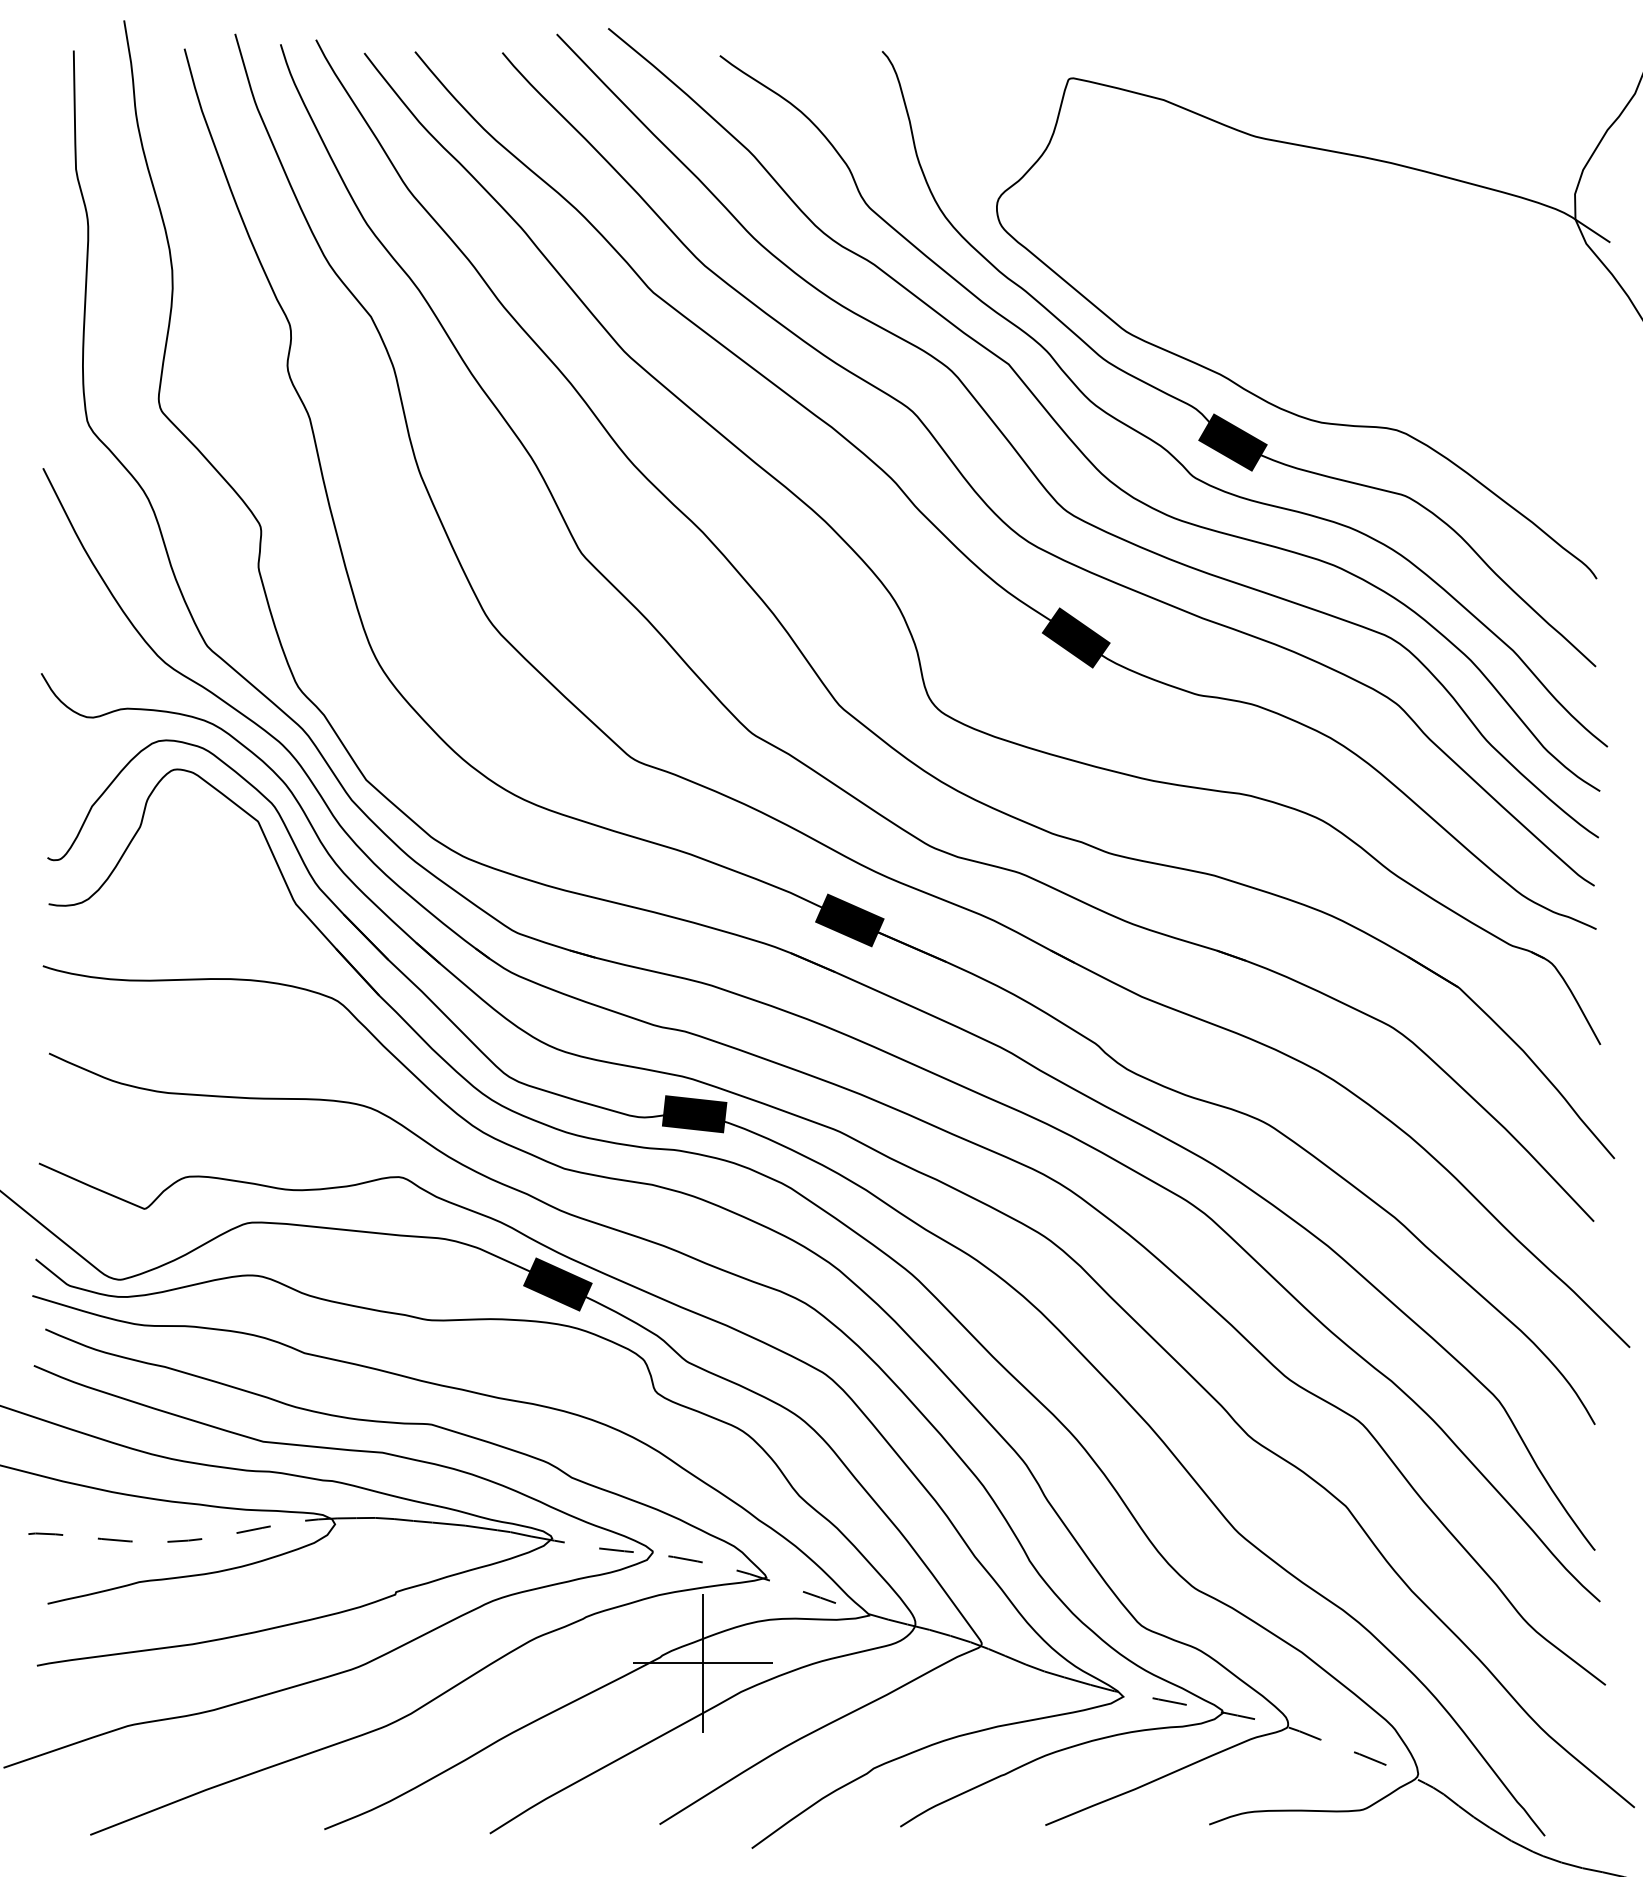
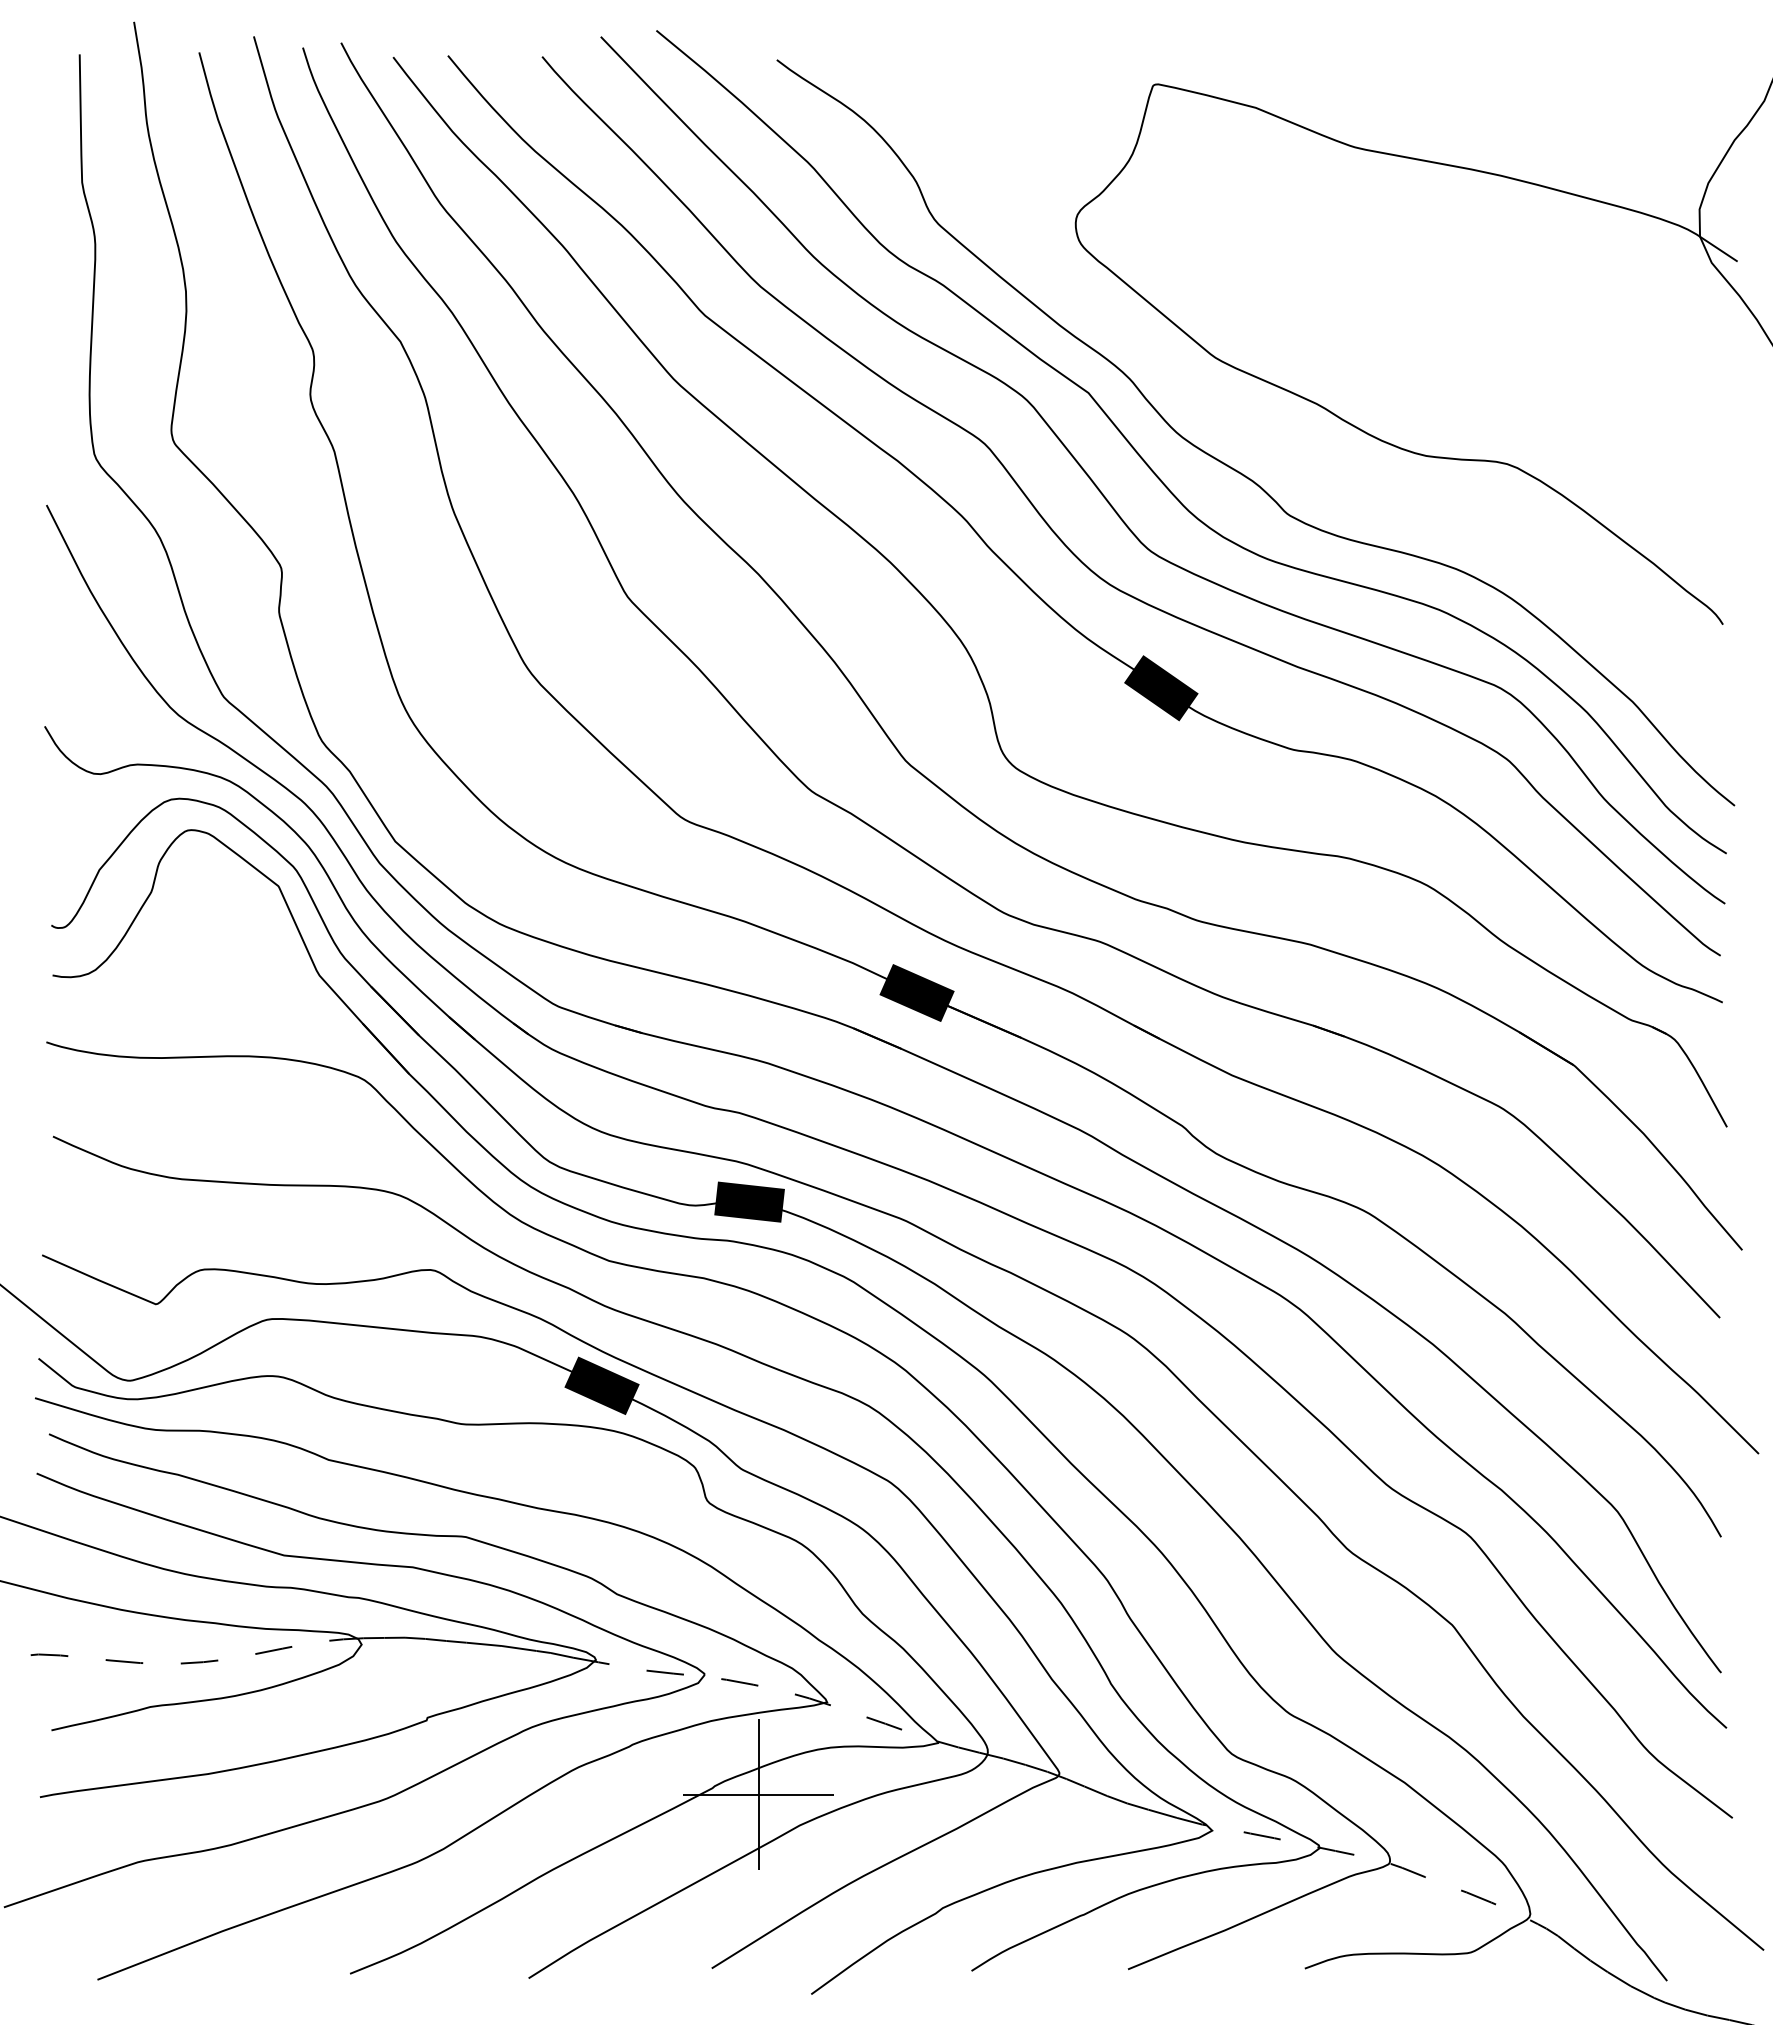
part: (1214, 413) -> (1310, 446), removed

